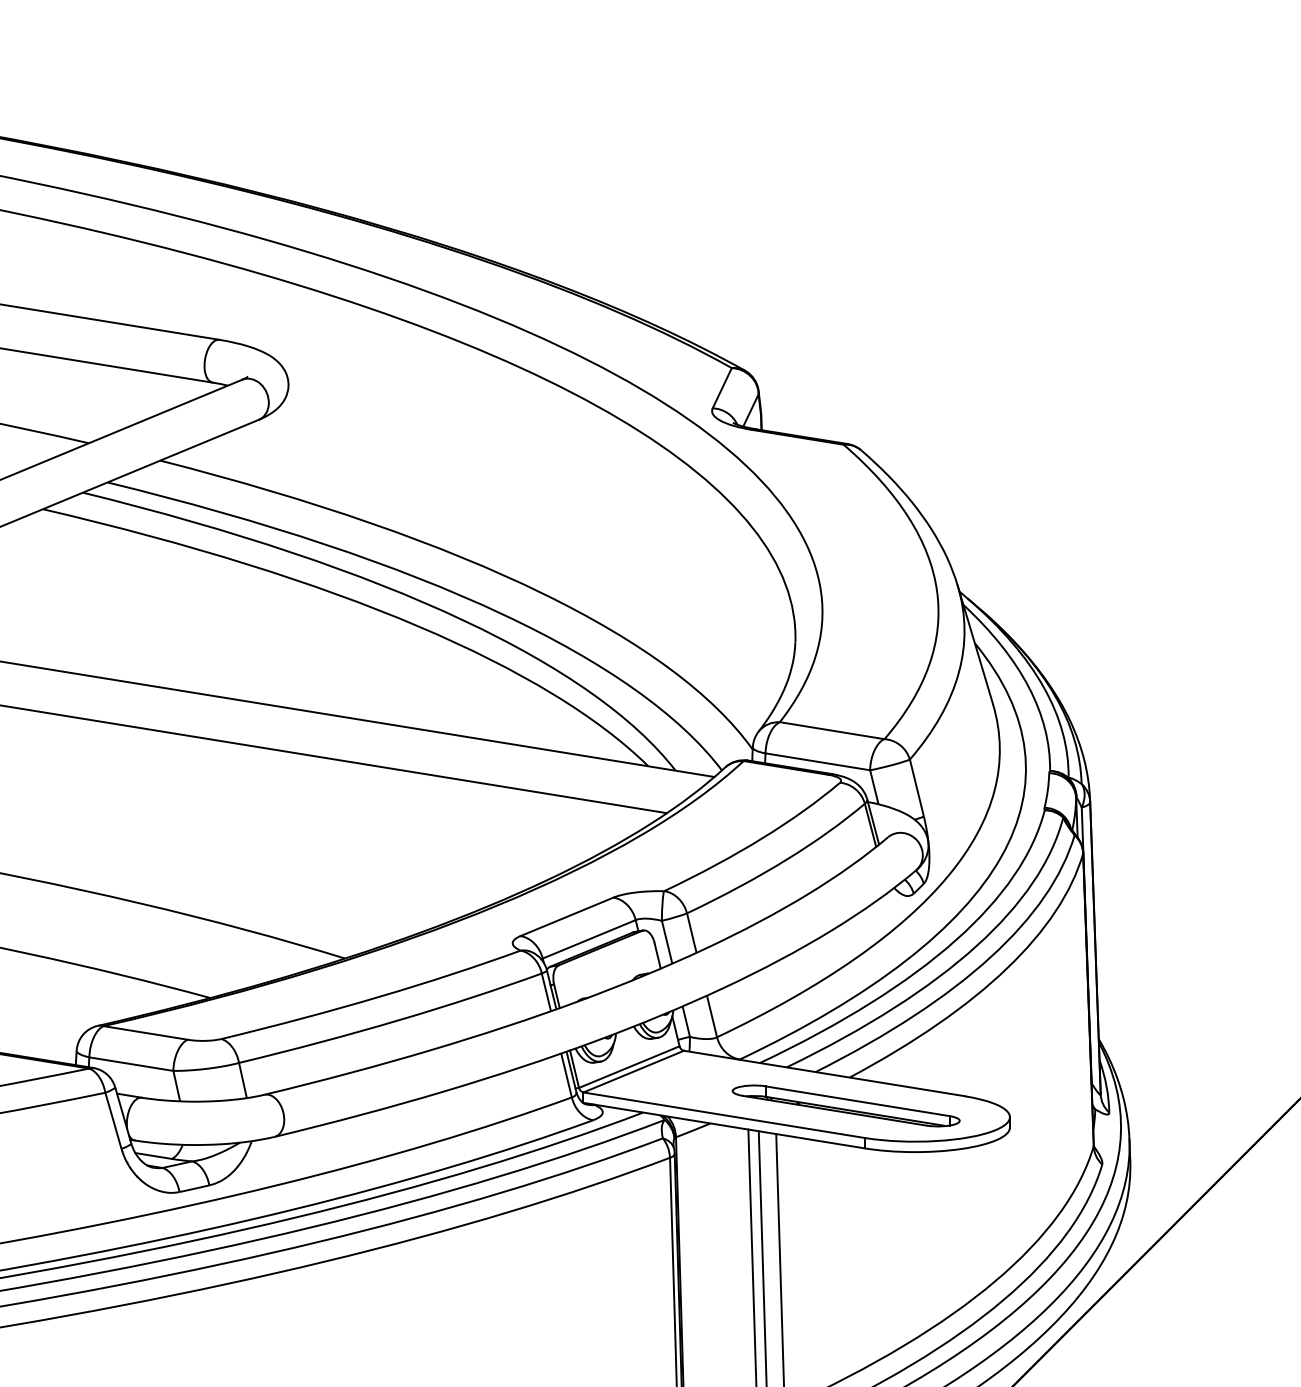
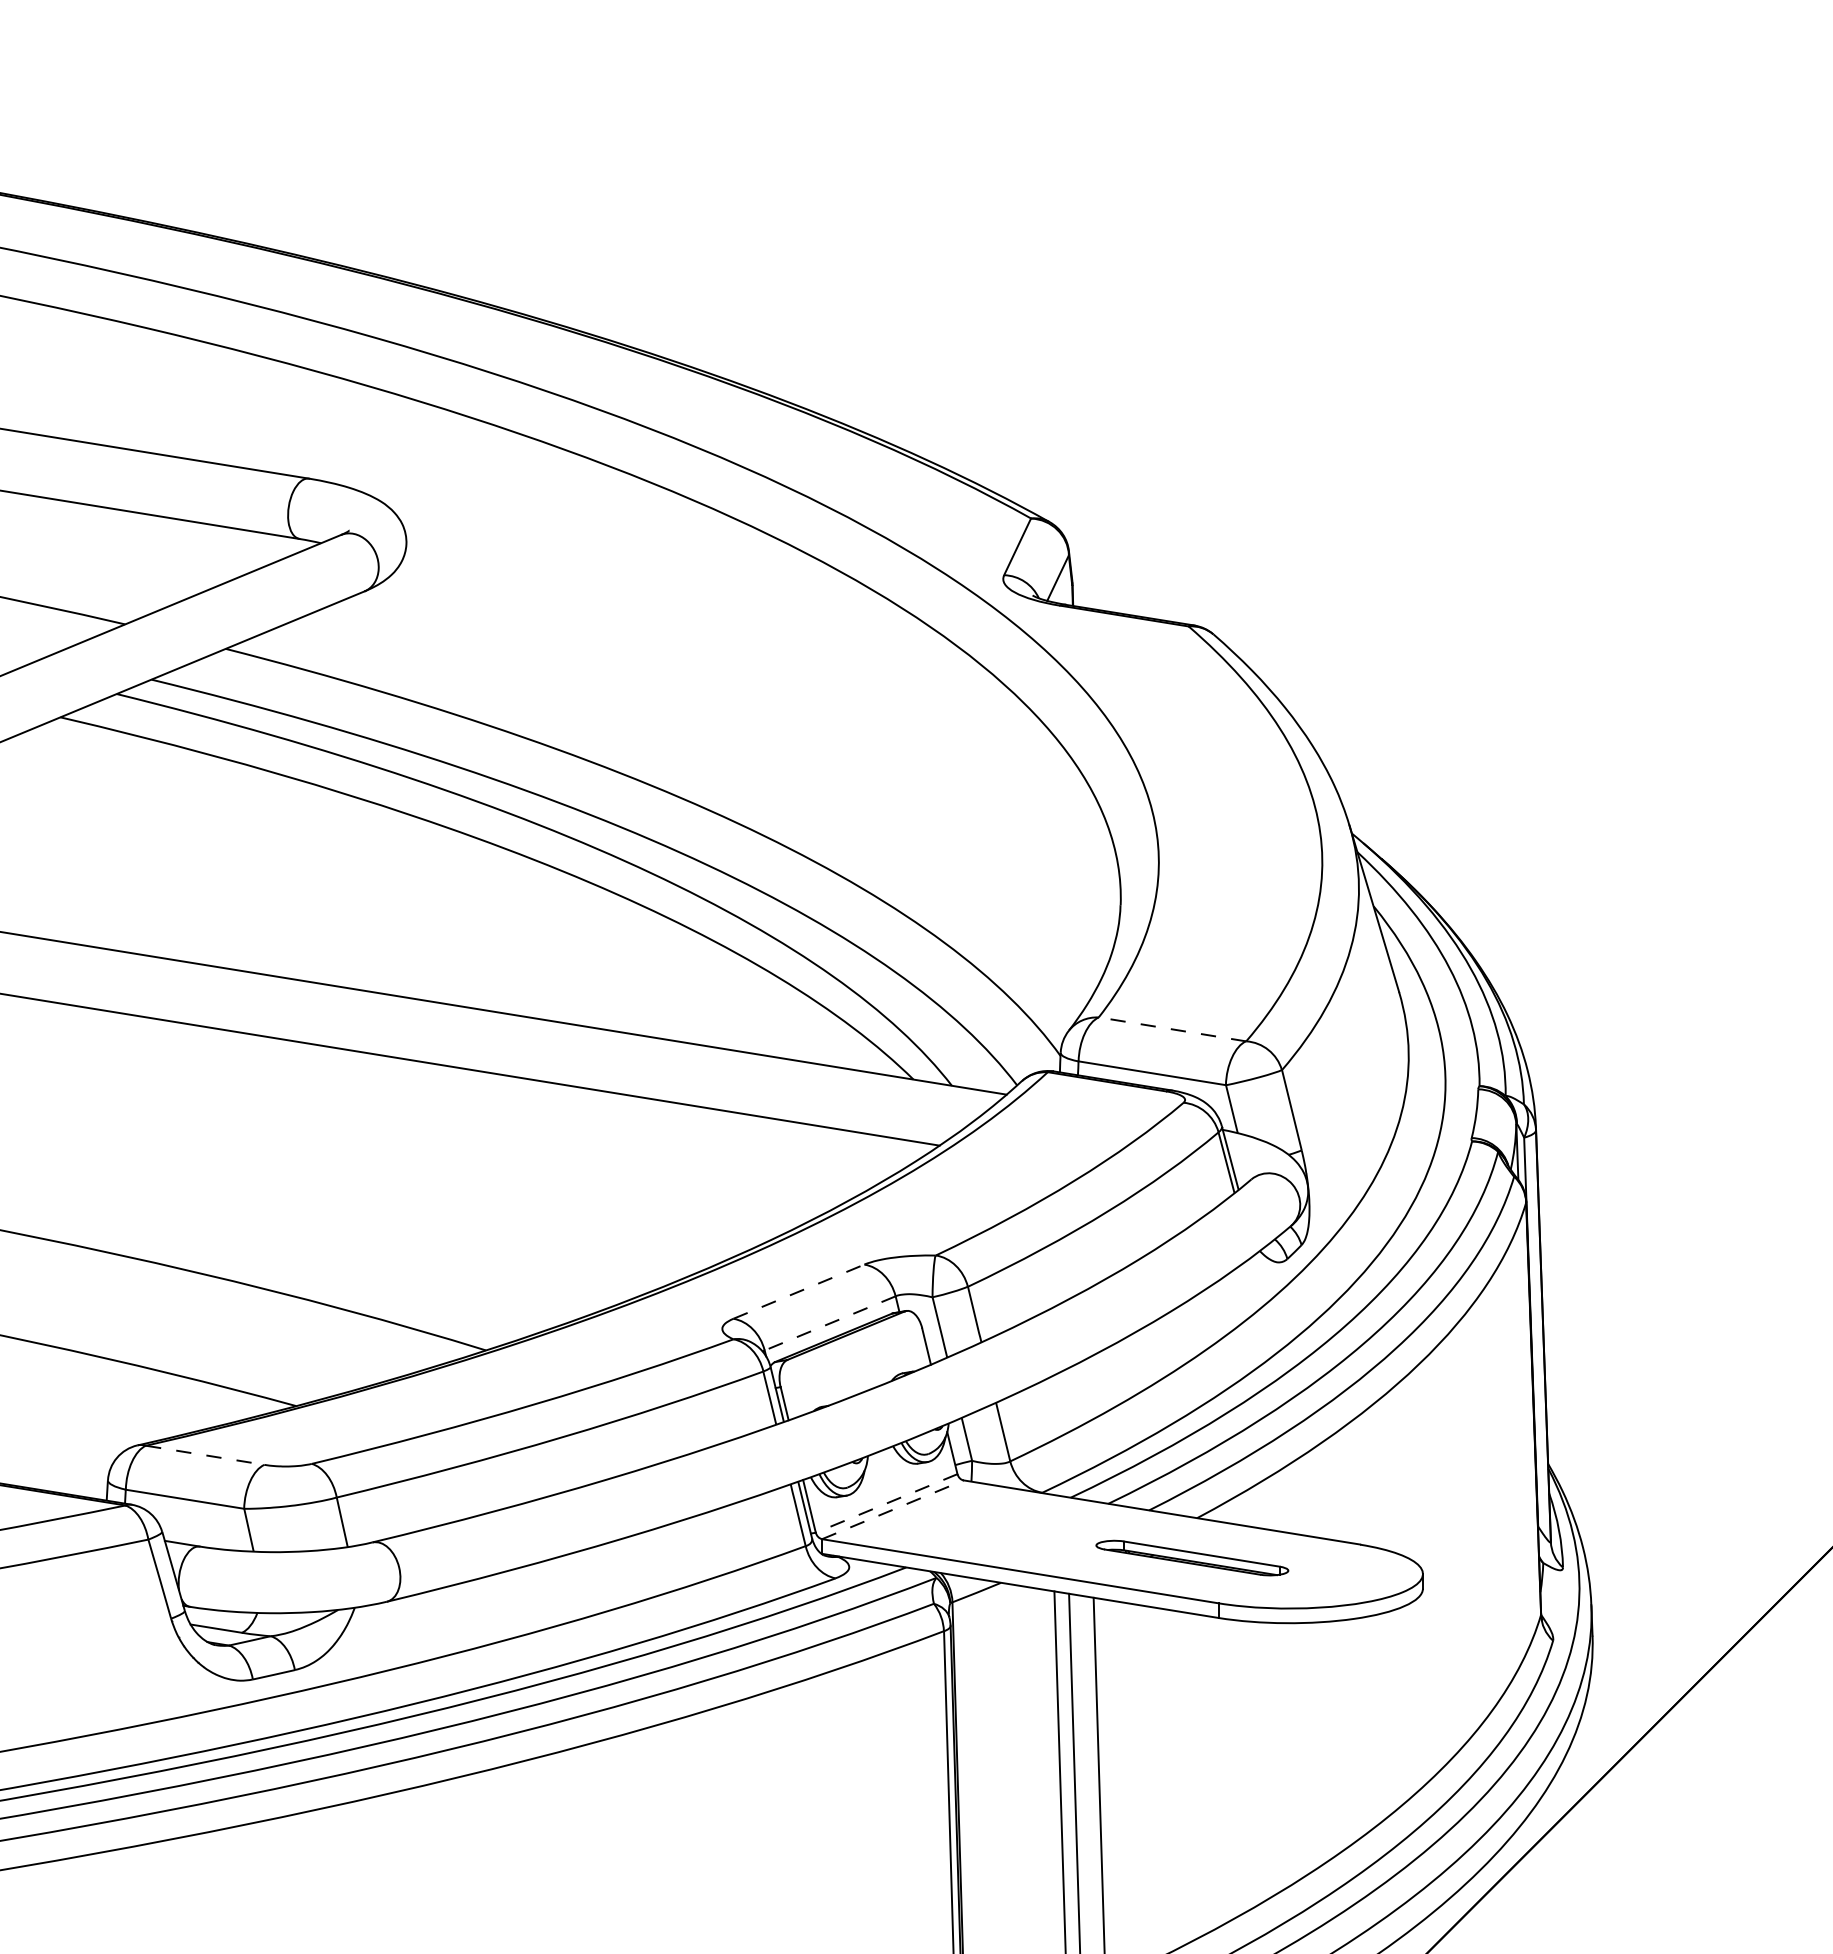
line: (832, 730) -> (1172, 1029), solid -> dashed
line: (567, 916) -> (799, 1291), solid -> dashed
line: (589, 939) -> (830, 1323), solid -> dashed
line: (145, 1033) -> (205, 1455), solid -> dashed
line: (629, 1067) -> (886, 1503), solid -> dashed
line: (633, 1071) -> (892, 1509), solid -> dashed
part: (846, 1105) -> (1192, 1557), size x0.6

